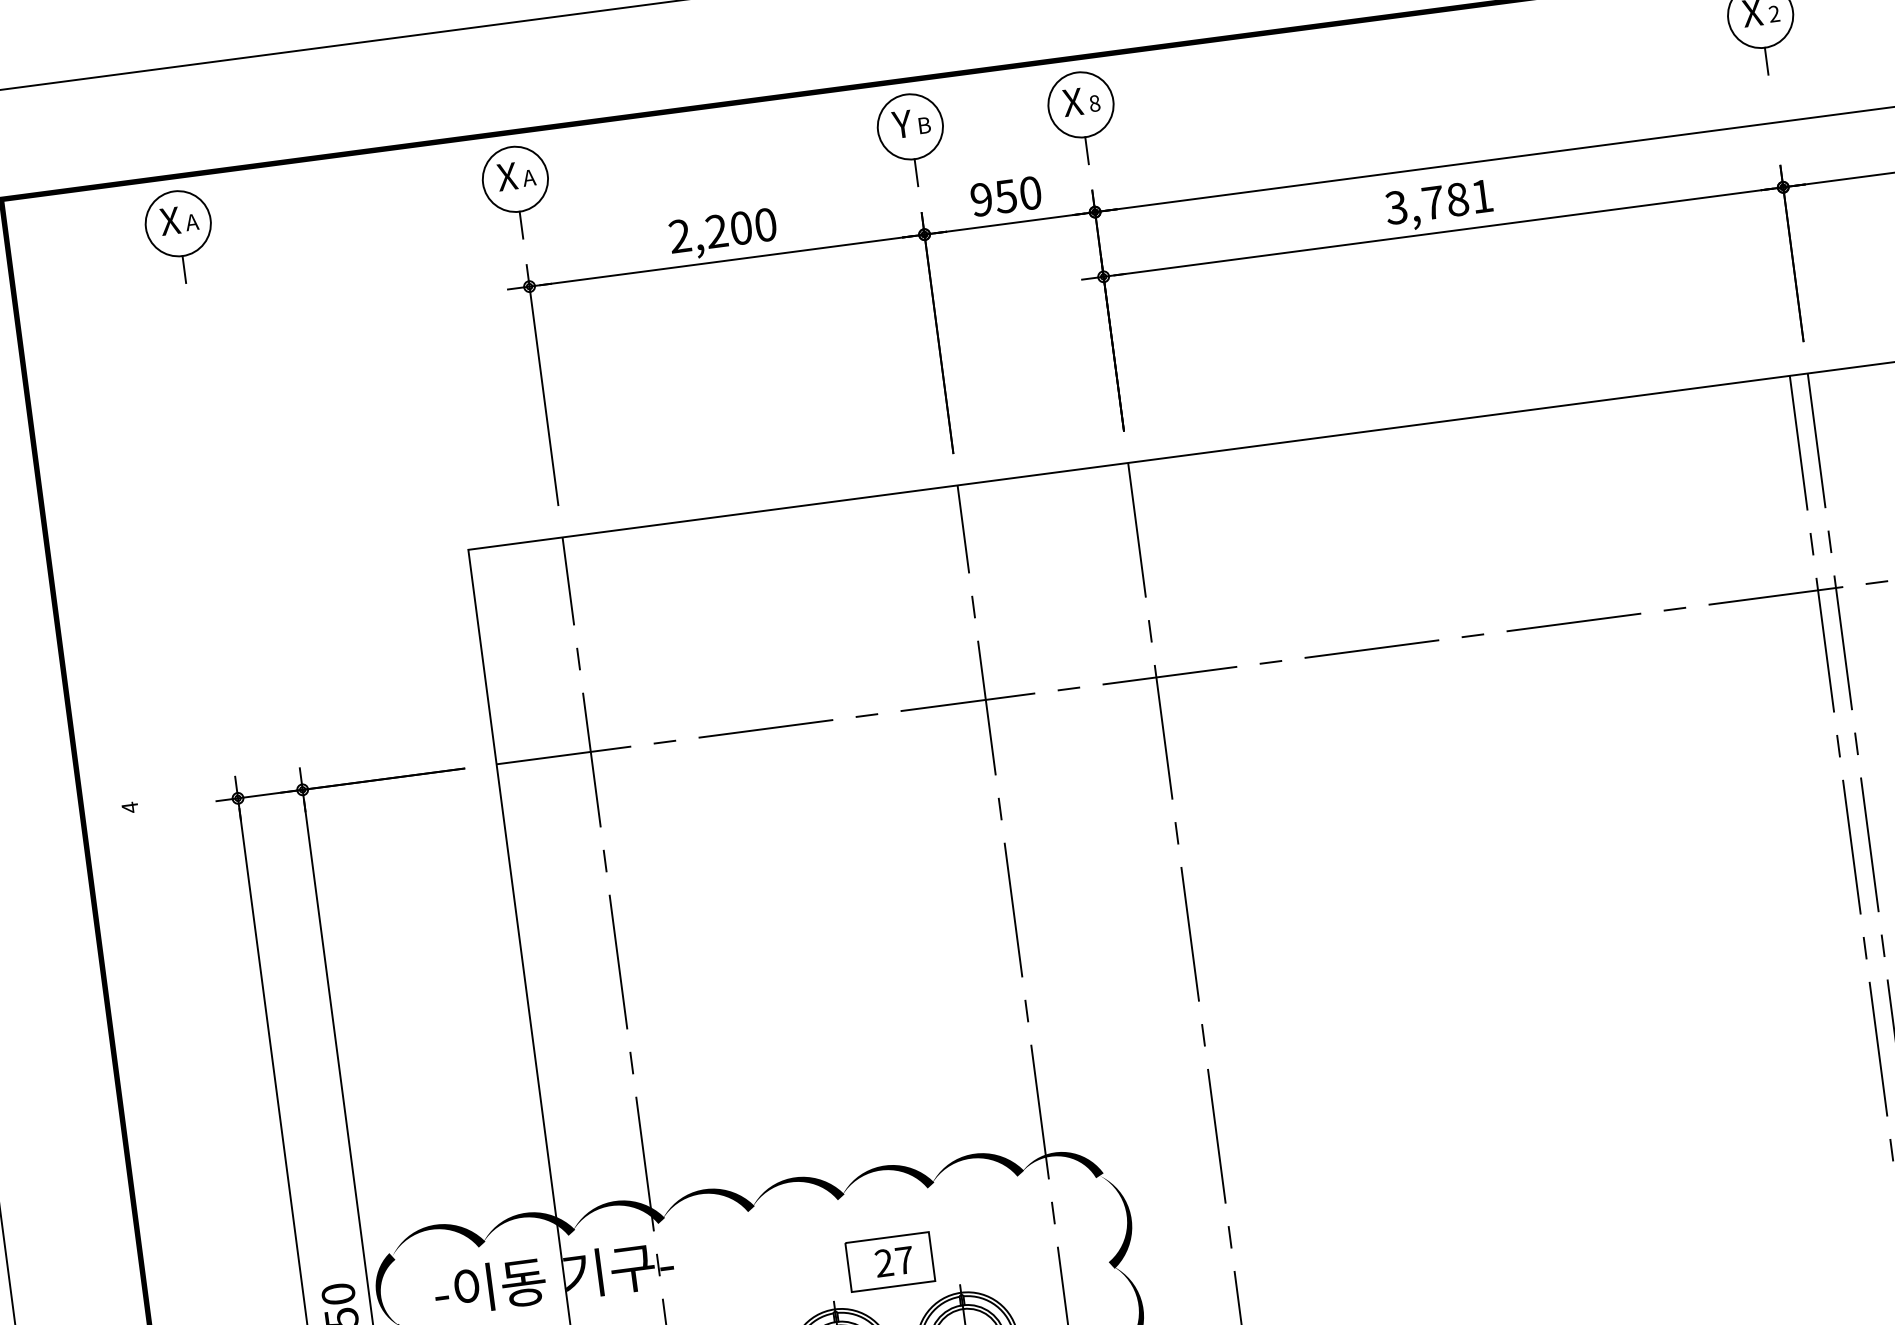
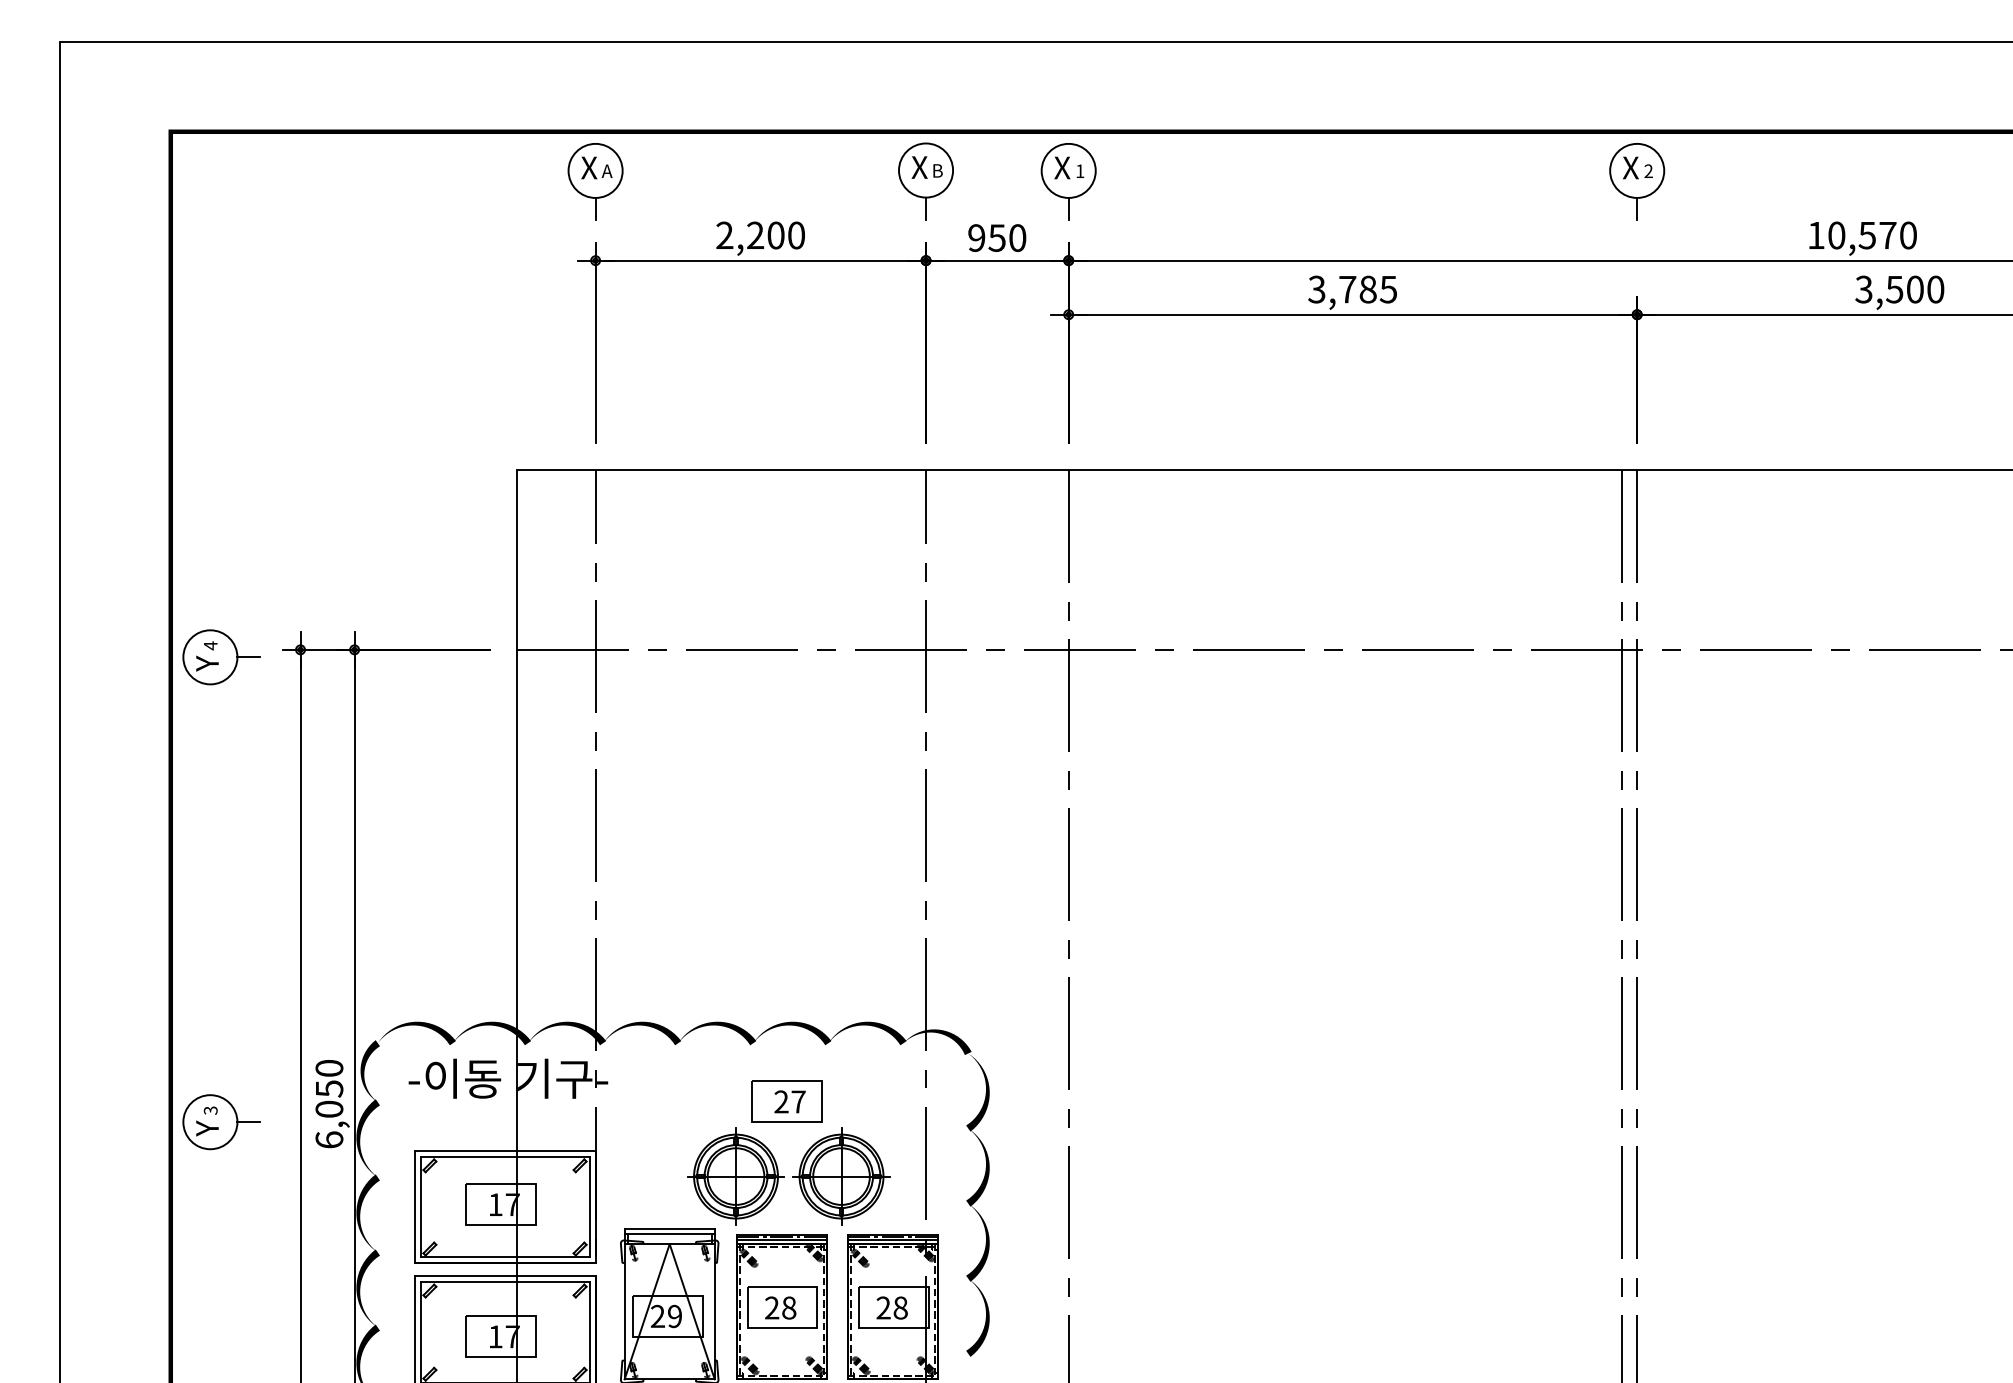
text: (1095, 103) -> (1080, 171), 8 -> 1
text: (902, 124) -> (919, 167), Y -> X
text: (1480, 196) -> (1387, 289), 3,781 -> 3,785
part: (179, 236) -> (313, 181), removed
part: (144, 819) -> (221, 657), added

